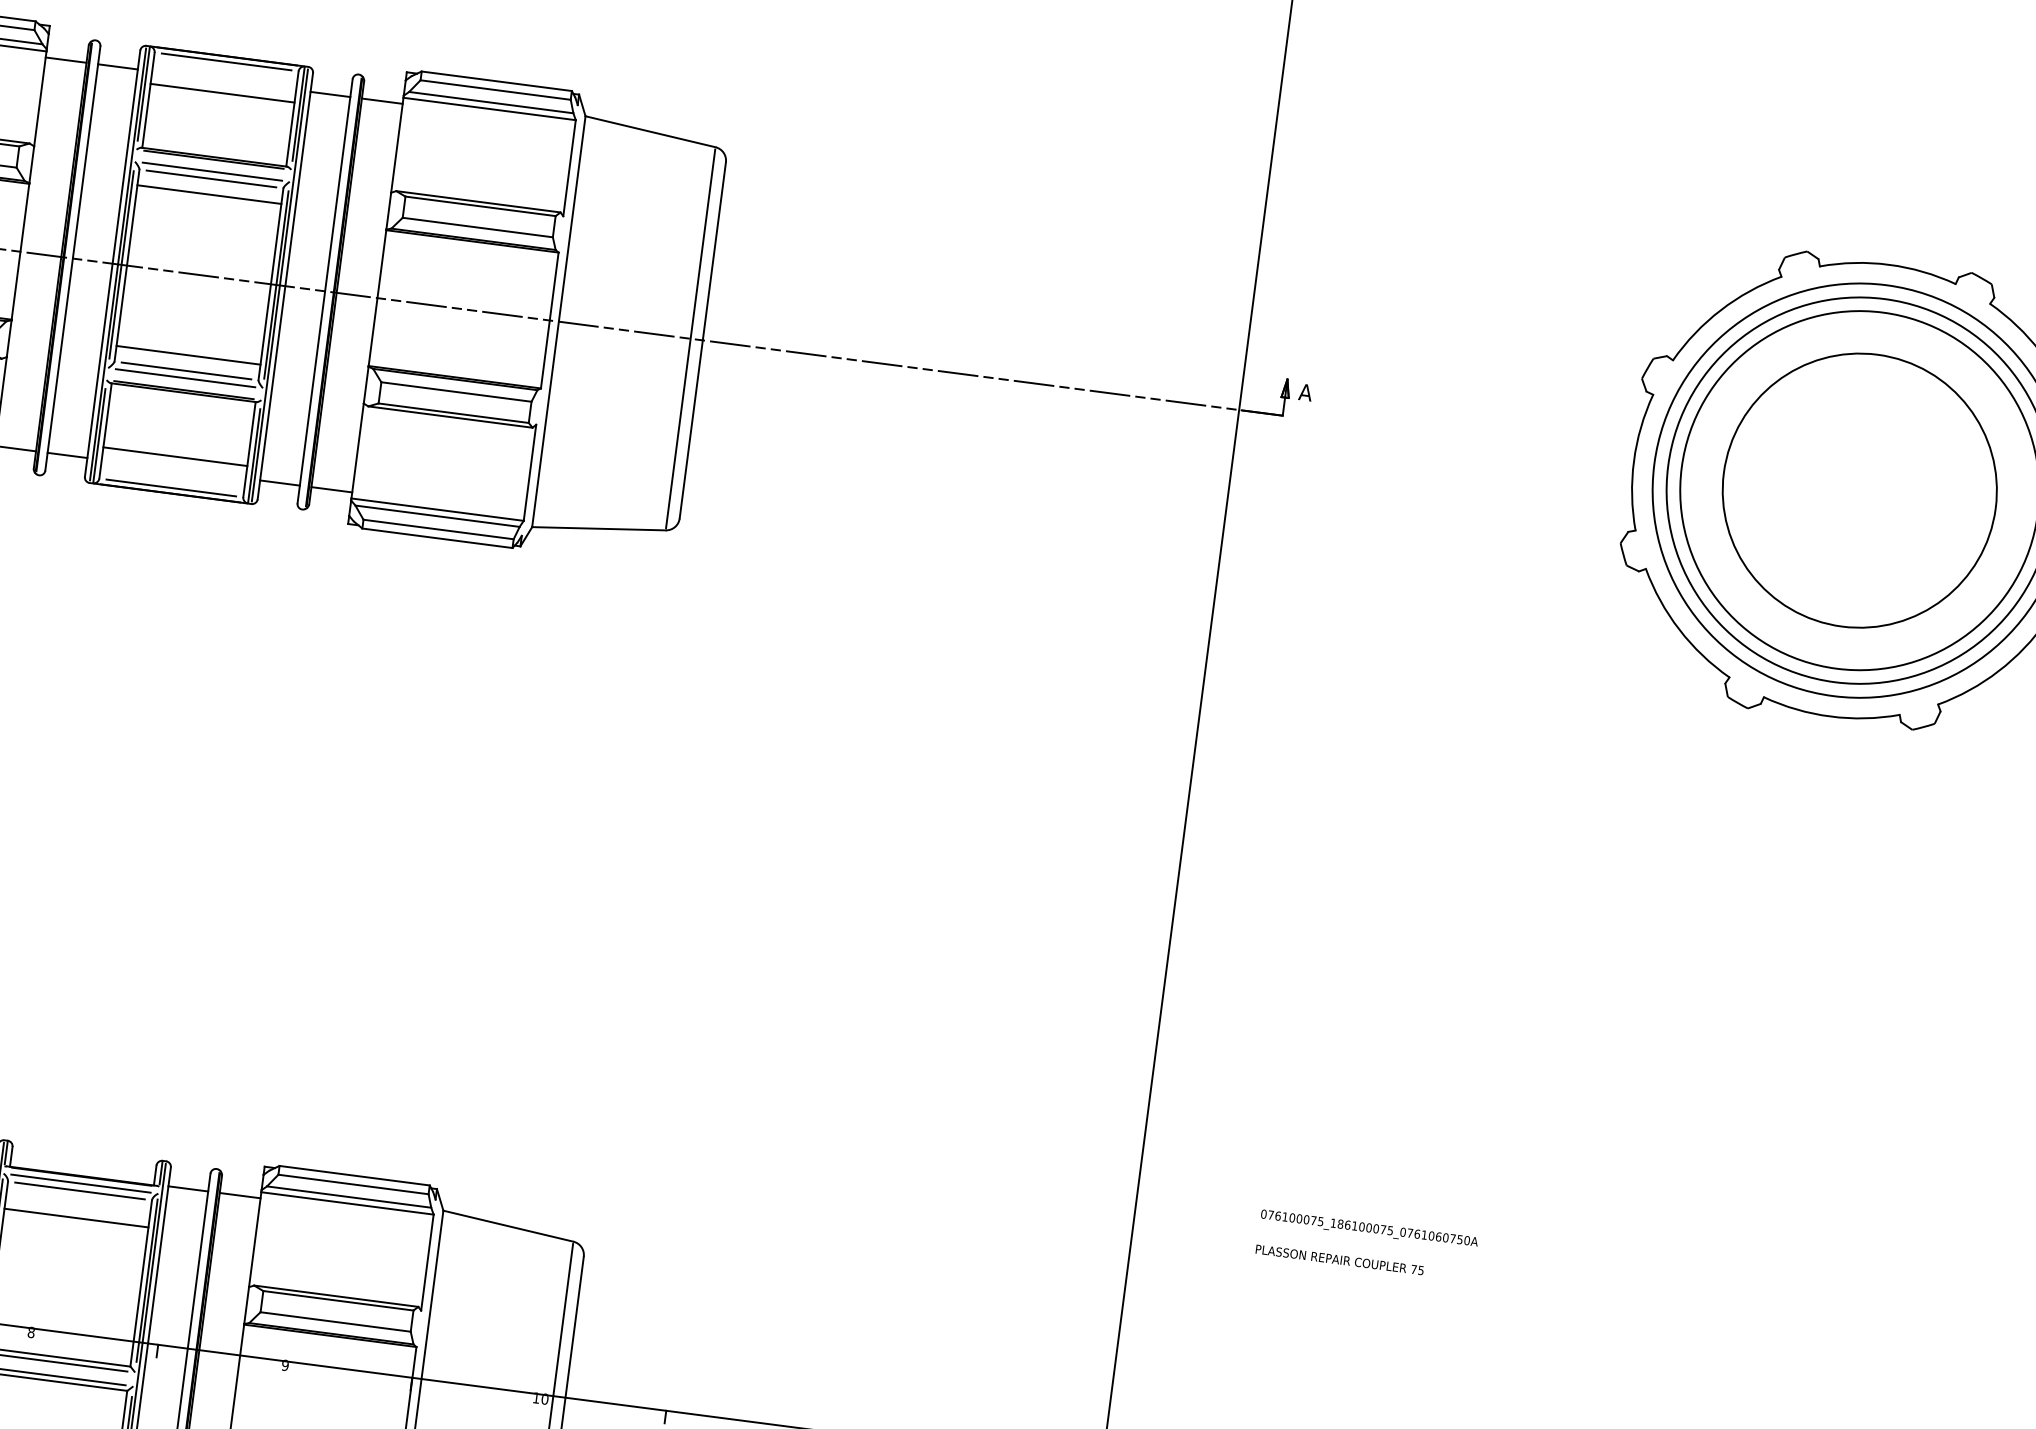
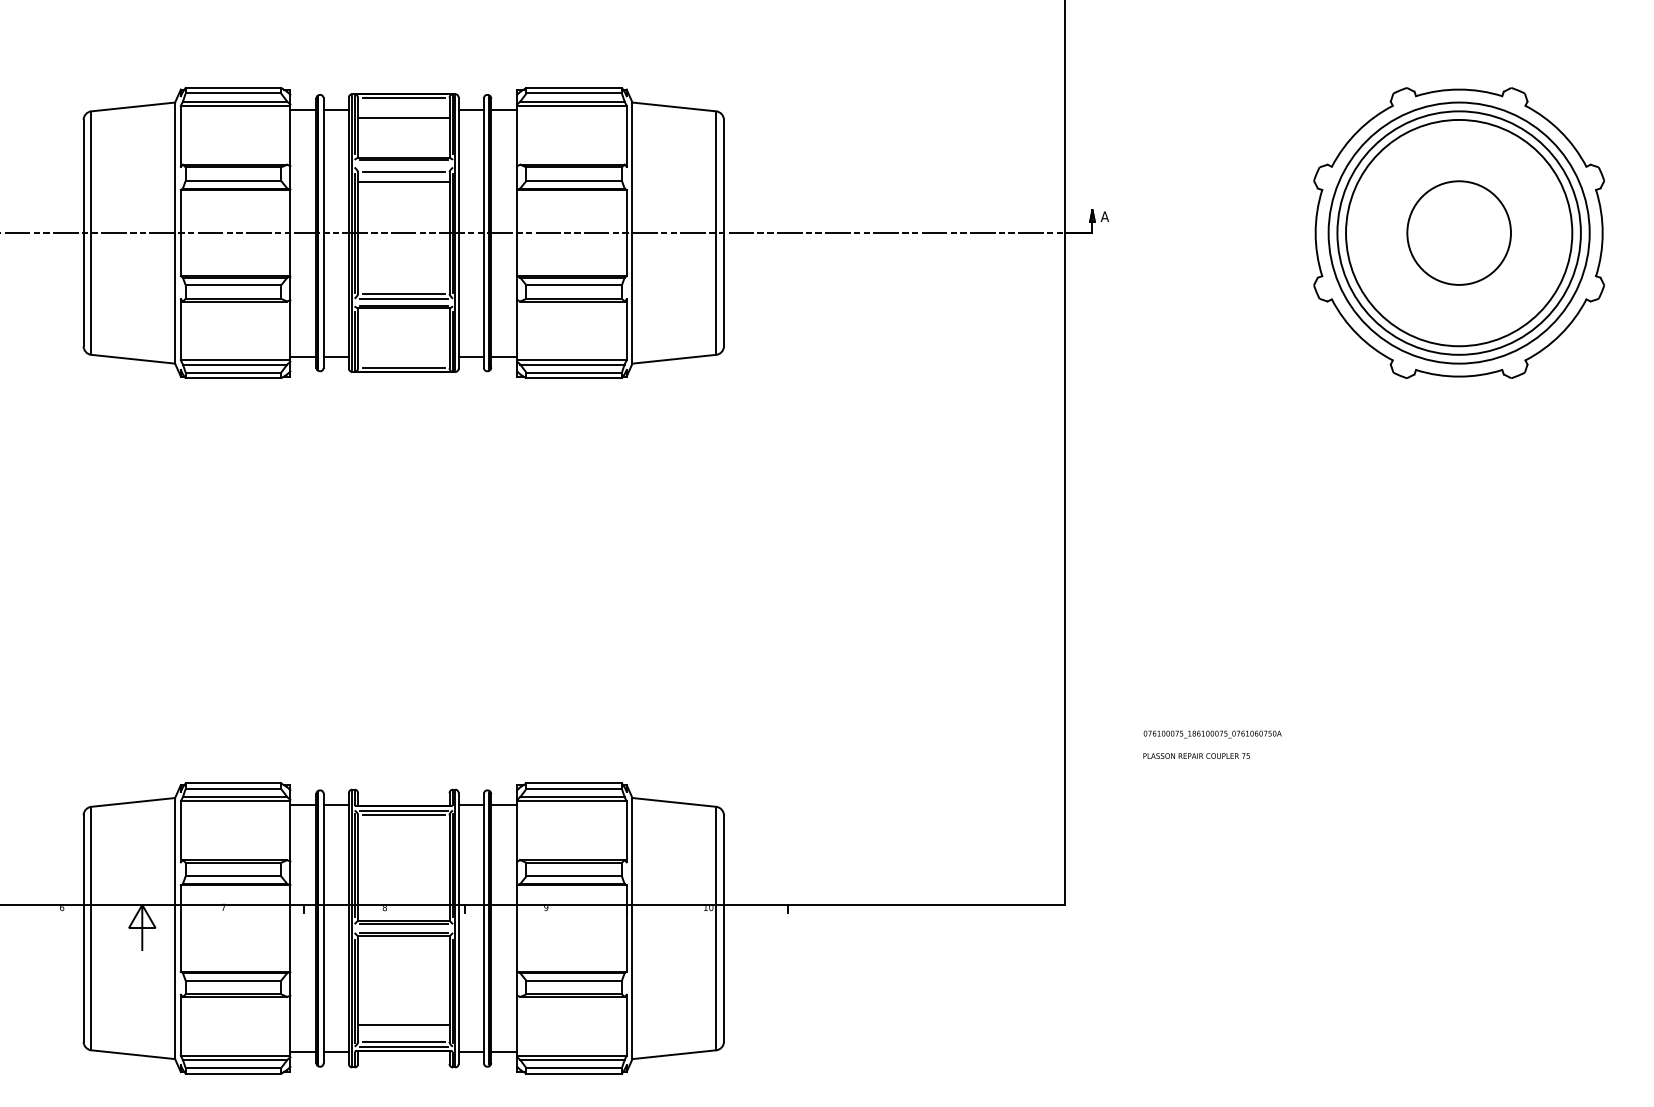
line: (211, 171) -> (403, 167), removed
line: (188, 355) -> (403, 284), removed
line: (174, 456) -> (403, 348), removed
circle: (1858, 489) -> (1458, 232), size x0.6
line: (76, 1218) -> (403, 832), removed

